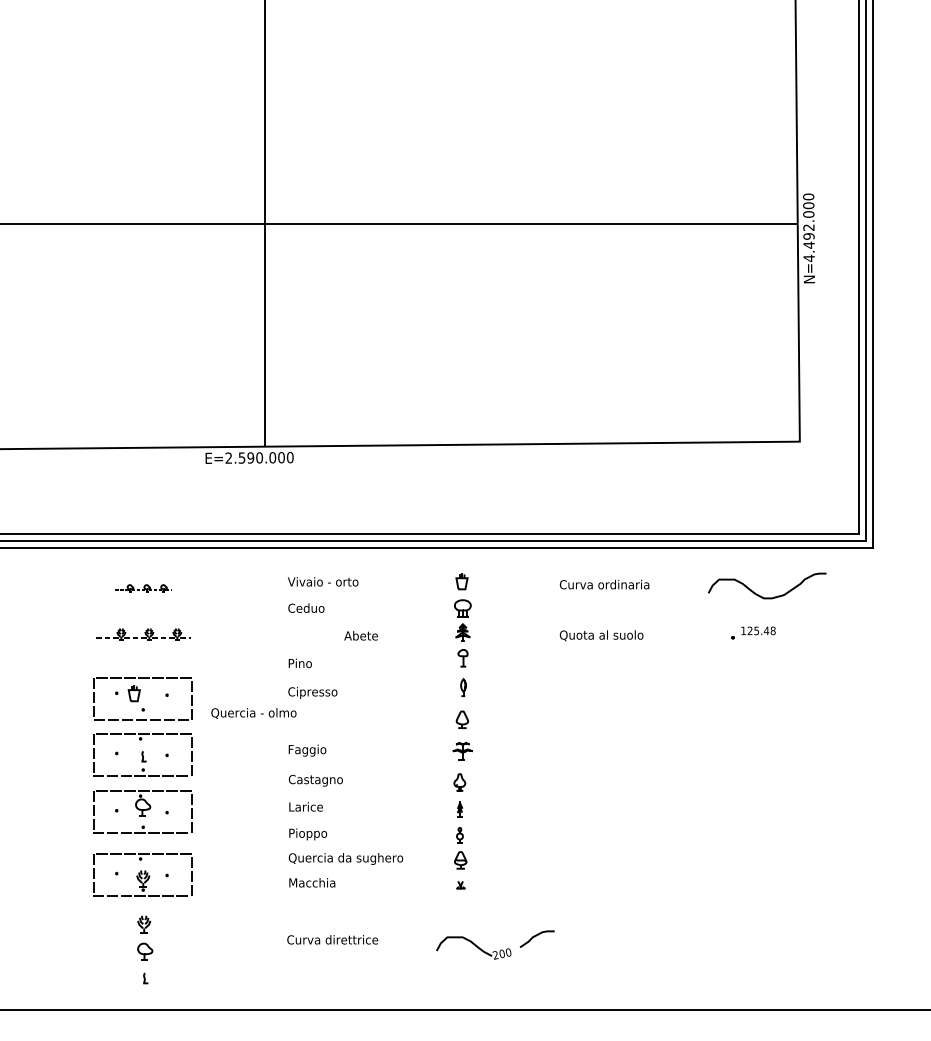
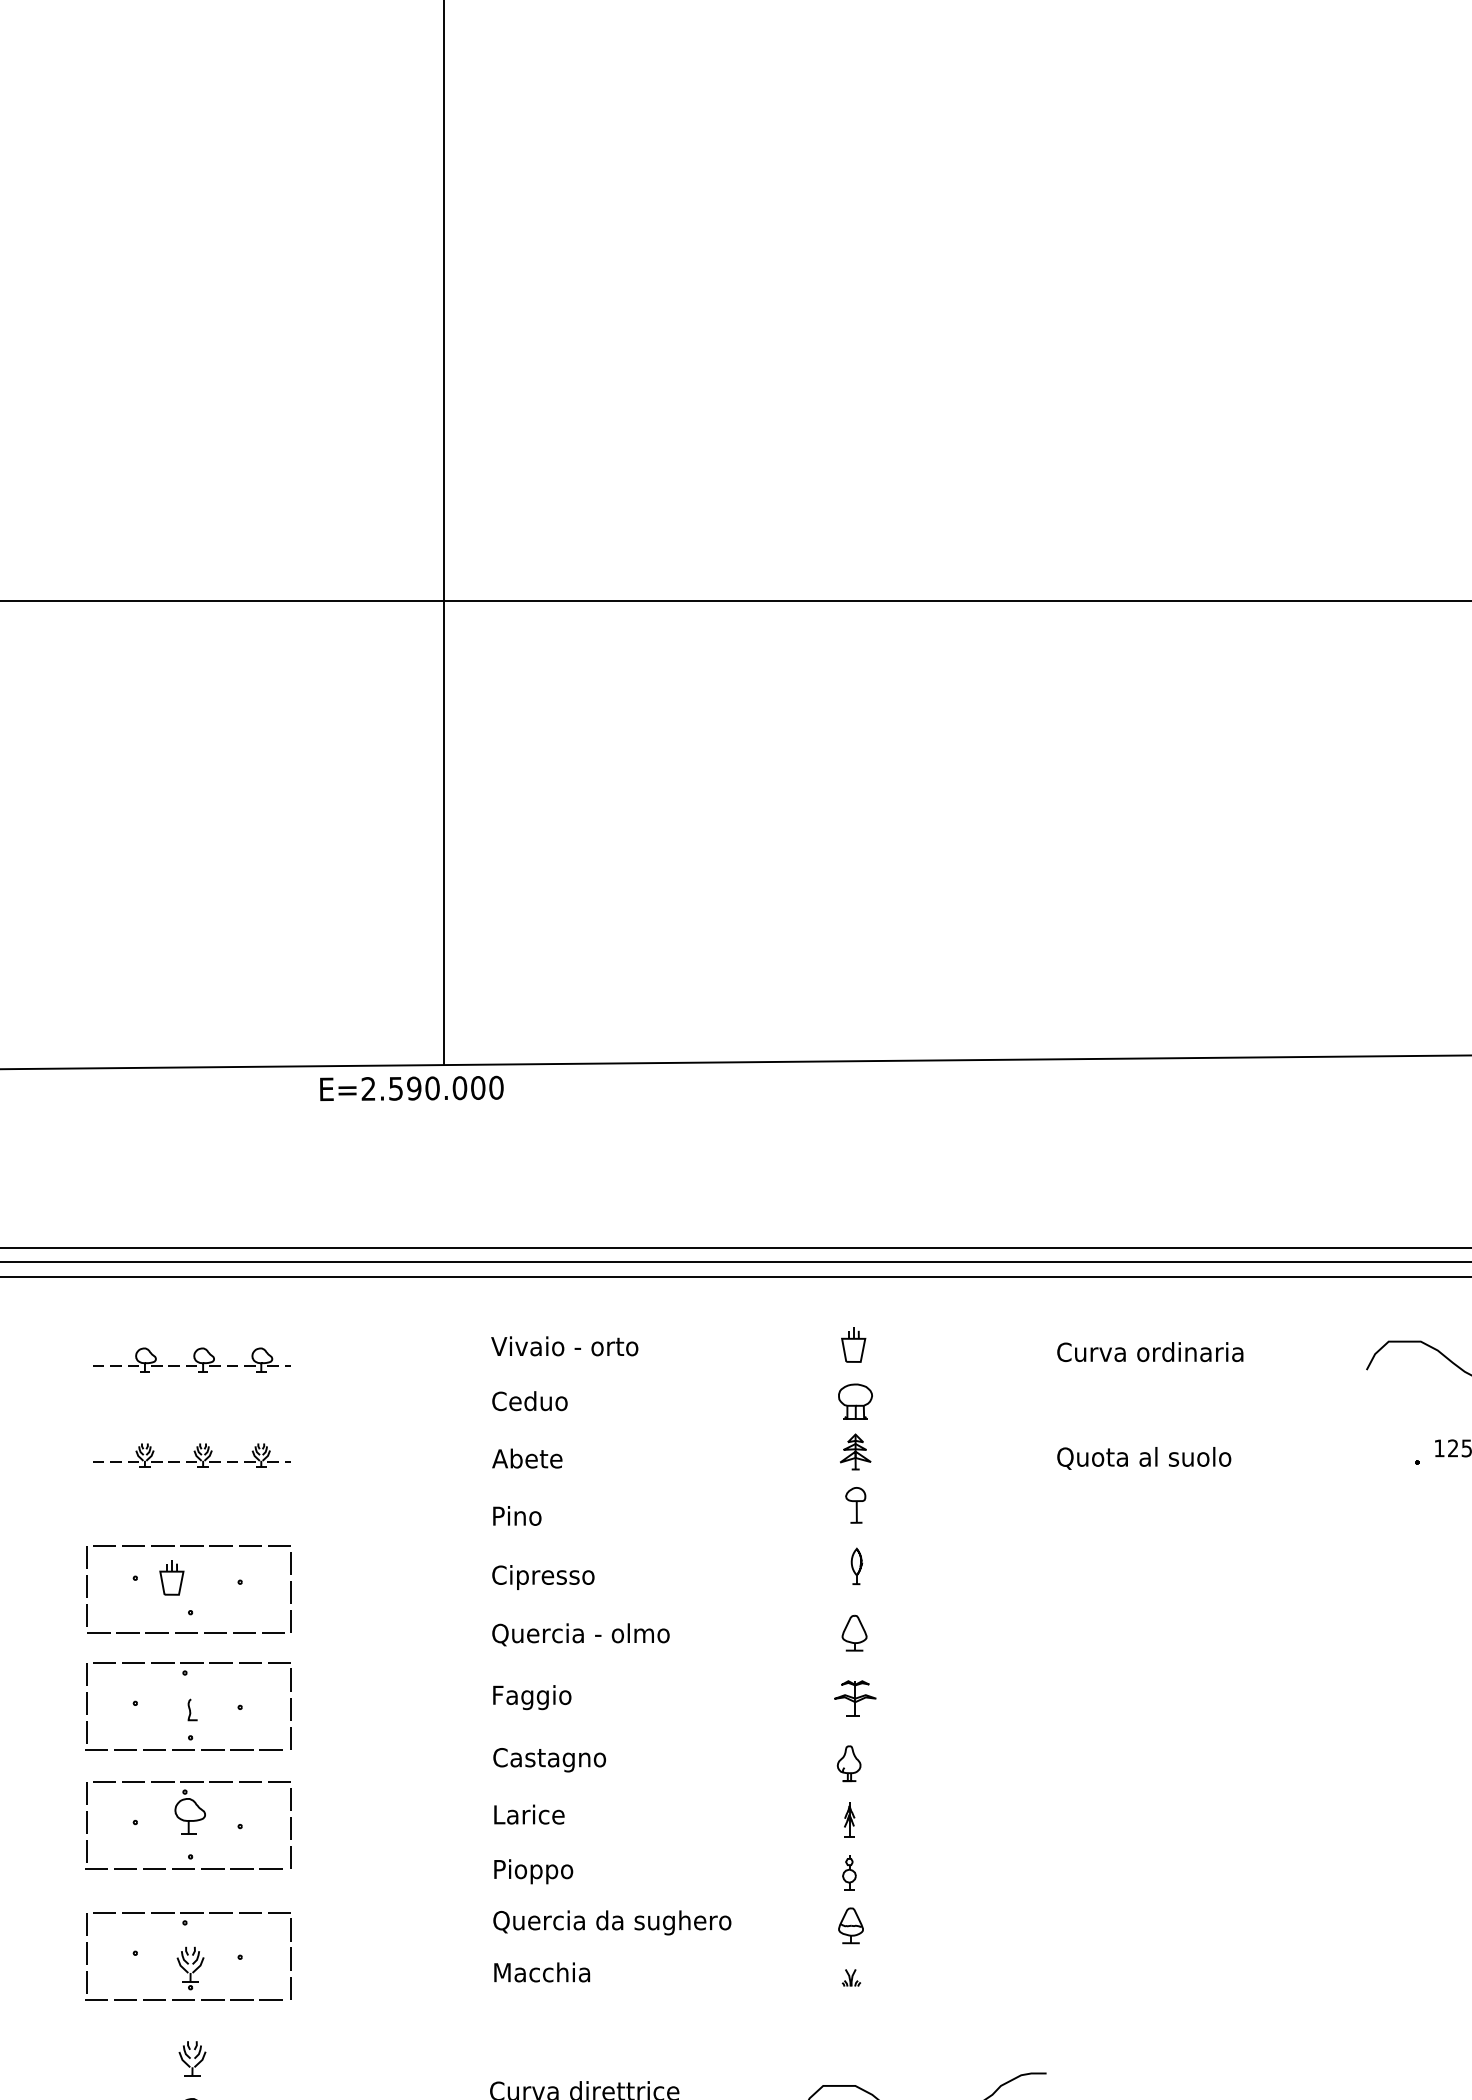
part: (143, 588) -> (190, 1360), size x1.67
text: (360, 635) -> (525, 1457), moved
text: (253, 713) -> (580, 1634), moved

